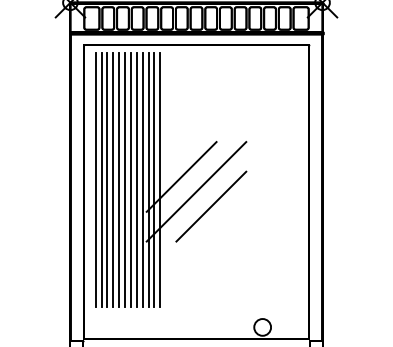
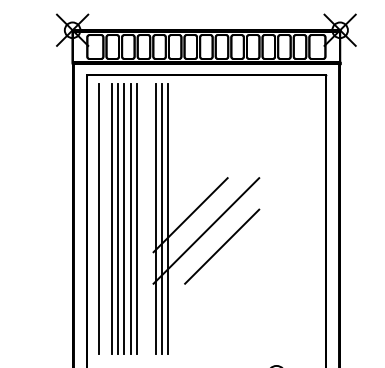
line: (101, 180) -> (105, 218), removed
line: (136, 180) -> (142, 218), removed
line: (142, 180) -> (149, 218), removed

